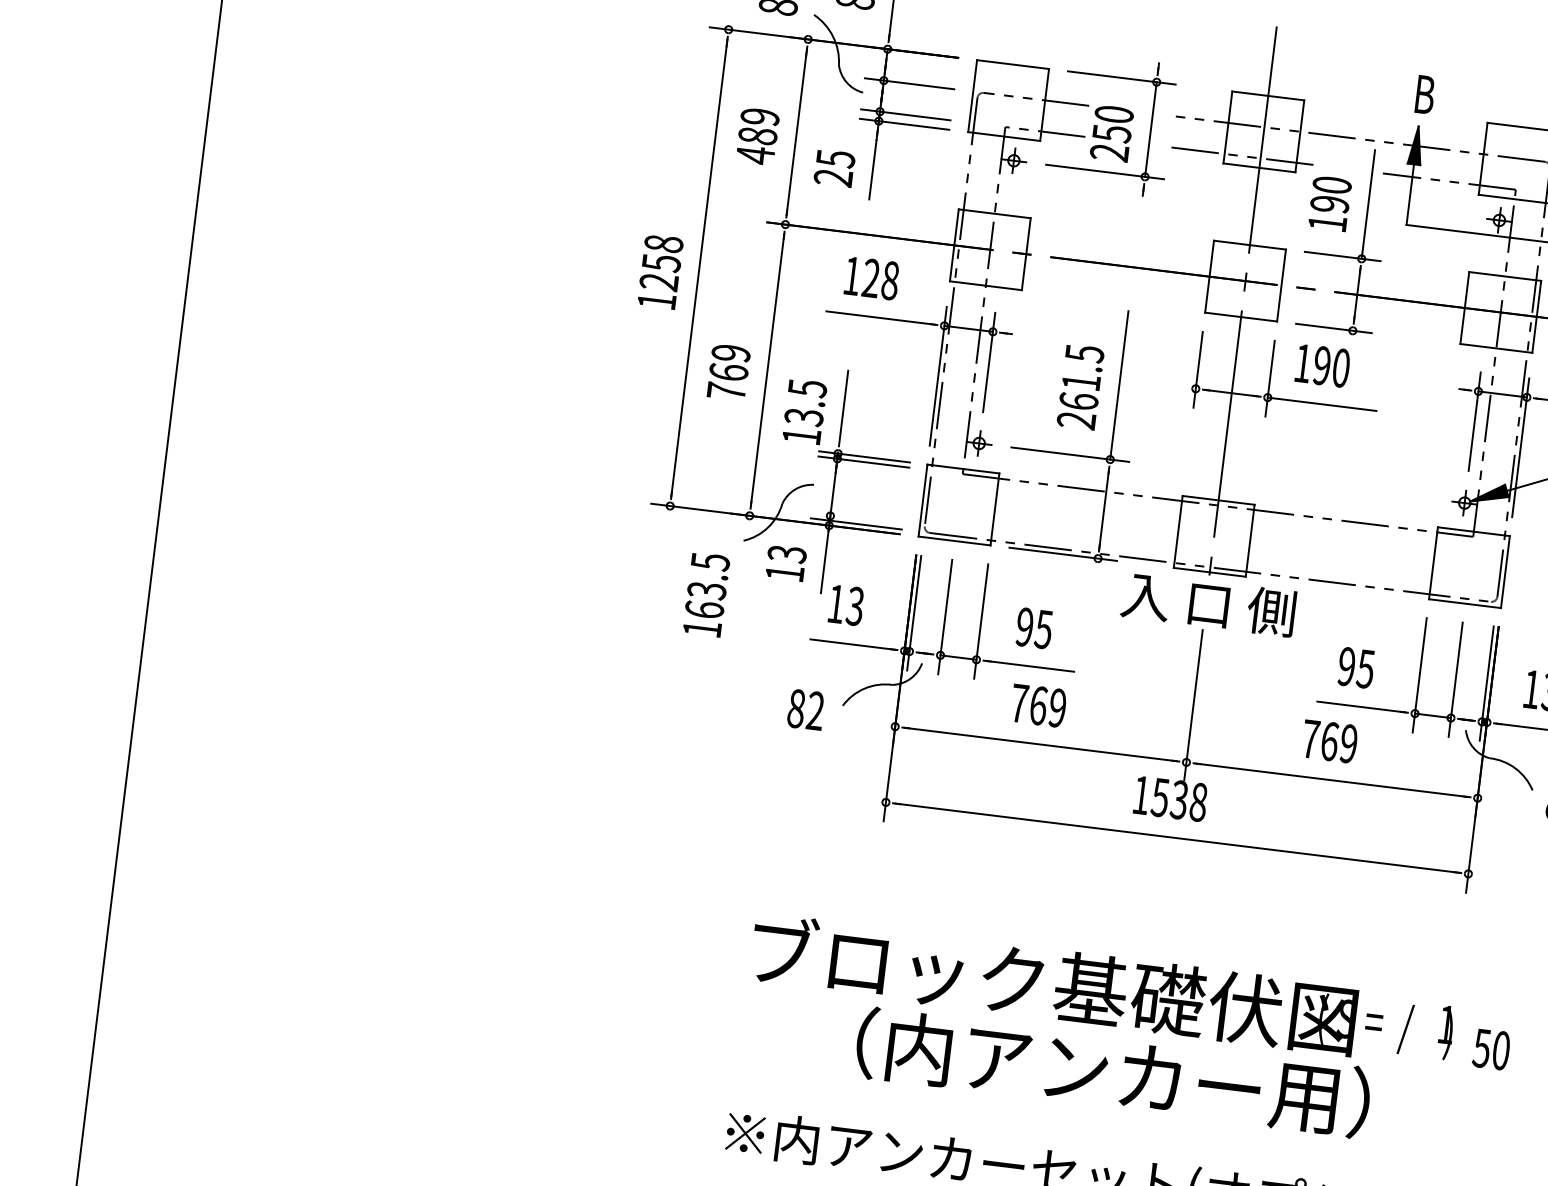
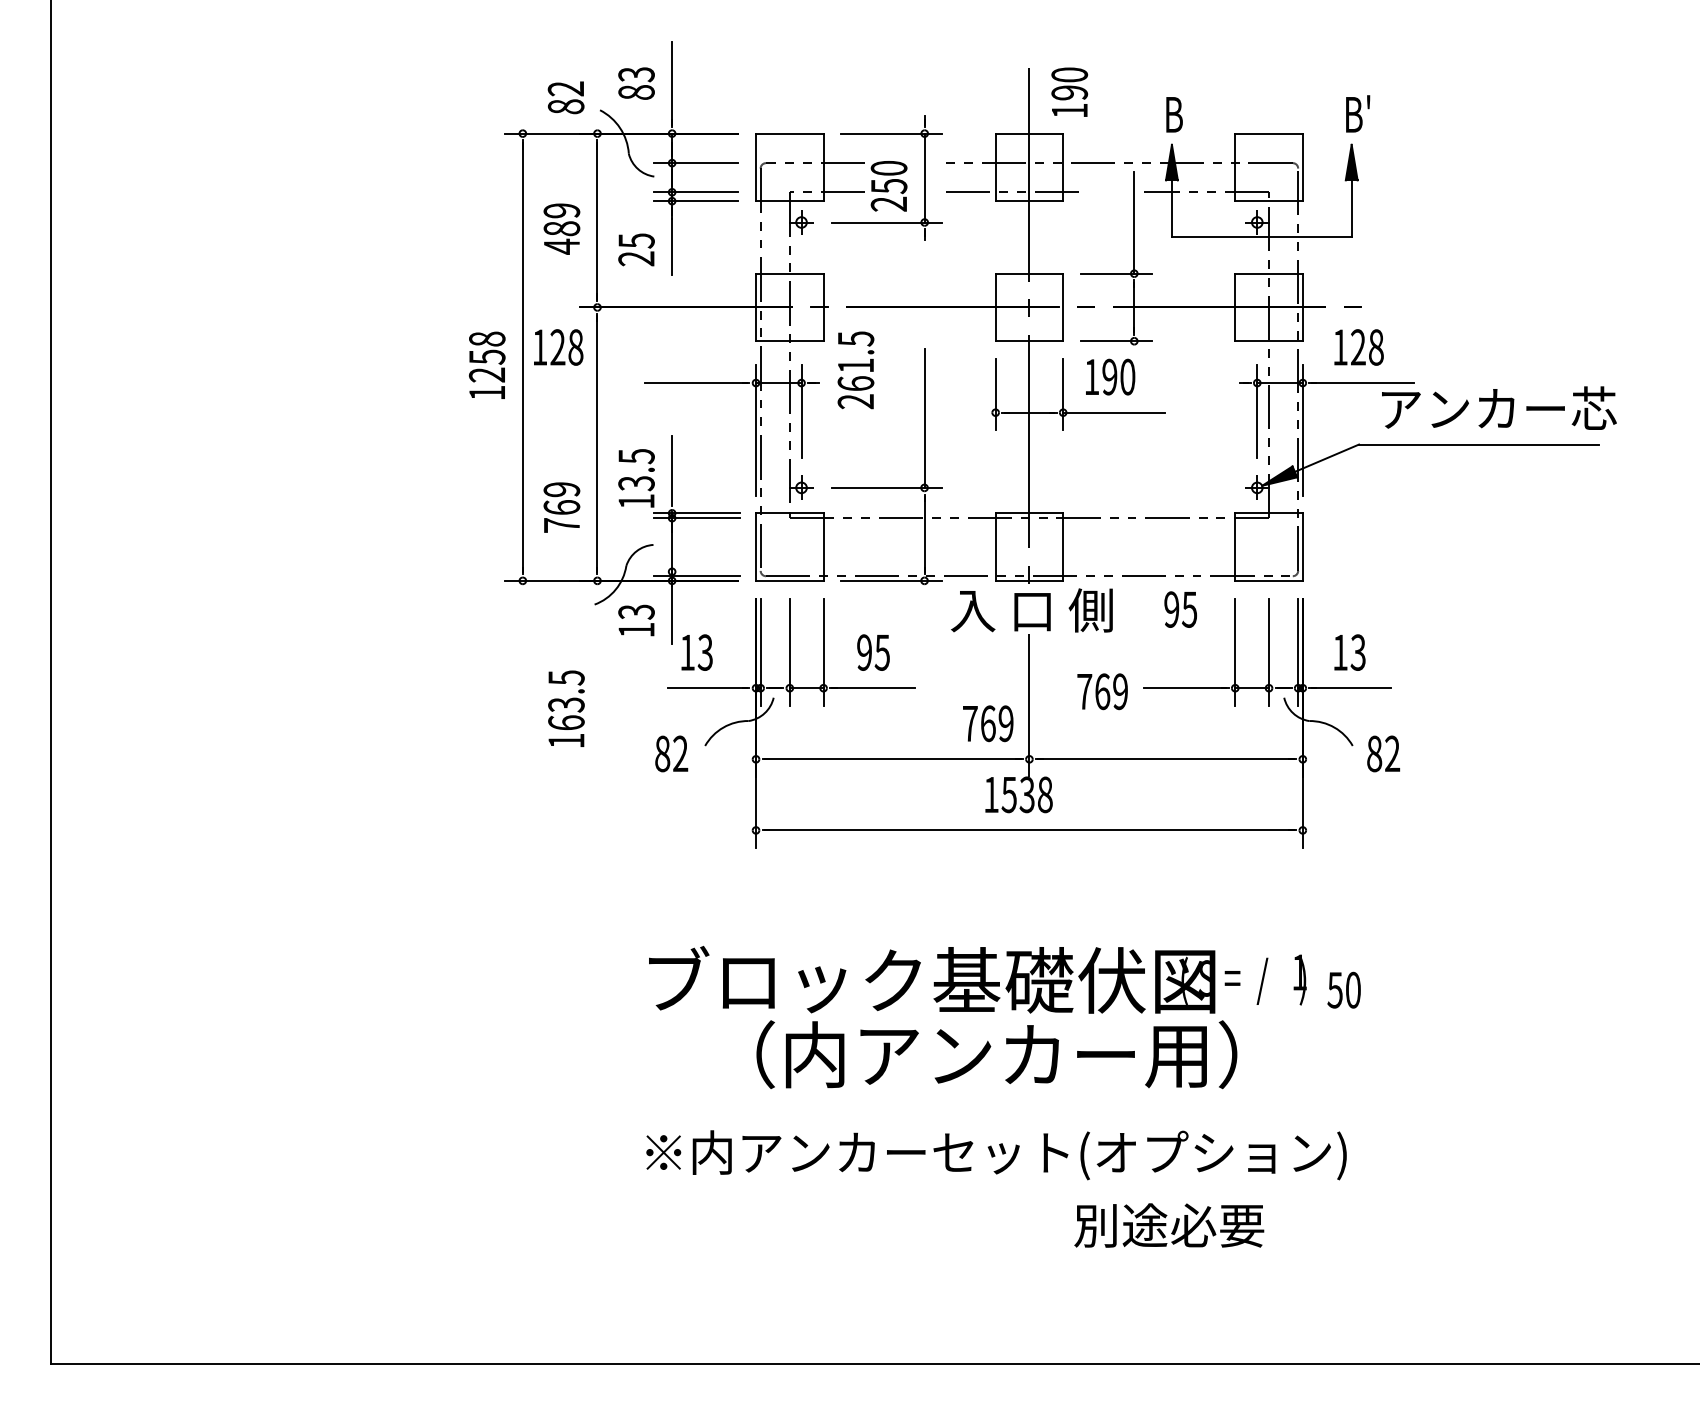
text: (1329, 202) -> (1069, 91), moved
text: (871, 278) -> (558, 347), moved
text: (728, 372) -> (561, 507), moved
text: (1080, 387) -> (855, 370), moved
text: (706, 594) -> (566, 708), moved
text: (1356, 667) -> (1180, 609), moved
text: (1038, 705) -> (988, 723), moved
text: (1329, 741) -> (1102, 691), moved

